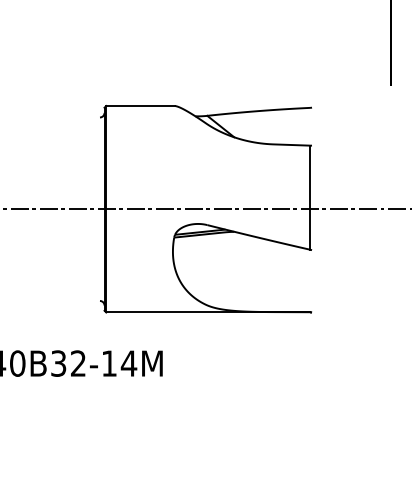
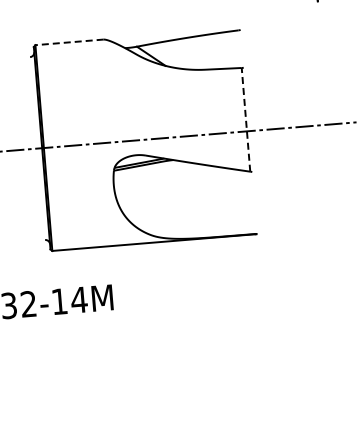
line: (140, 106) -> (69, 42), solid -> dashed
line: (310, 197) -> (246, 119), solid -> dashed

